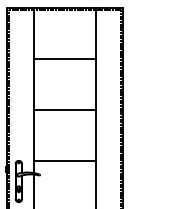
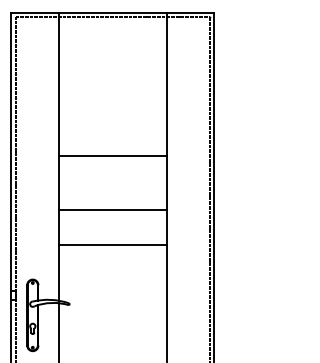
line: (64, 58) -> (112, 155), moved
line: (64, 110) -> (112, 245), moved
line: (64, 161) -> (112, 211), moved

